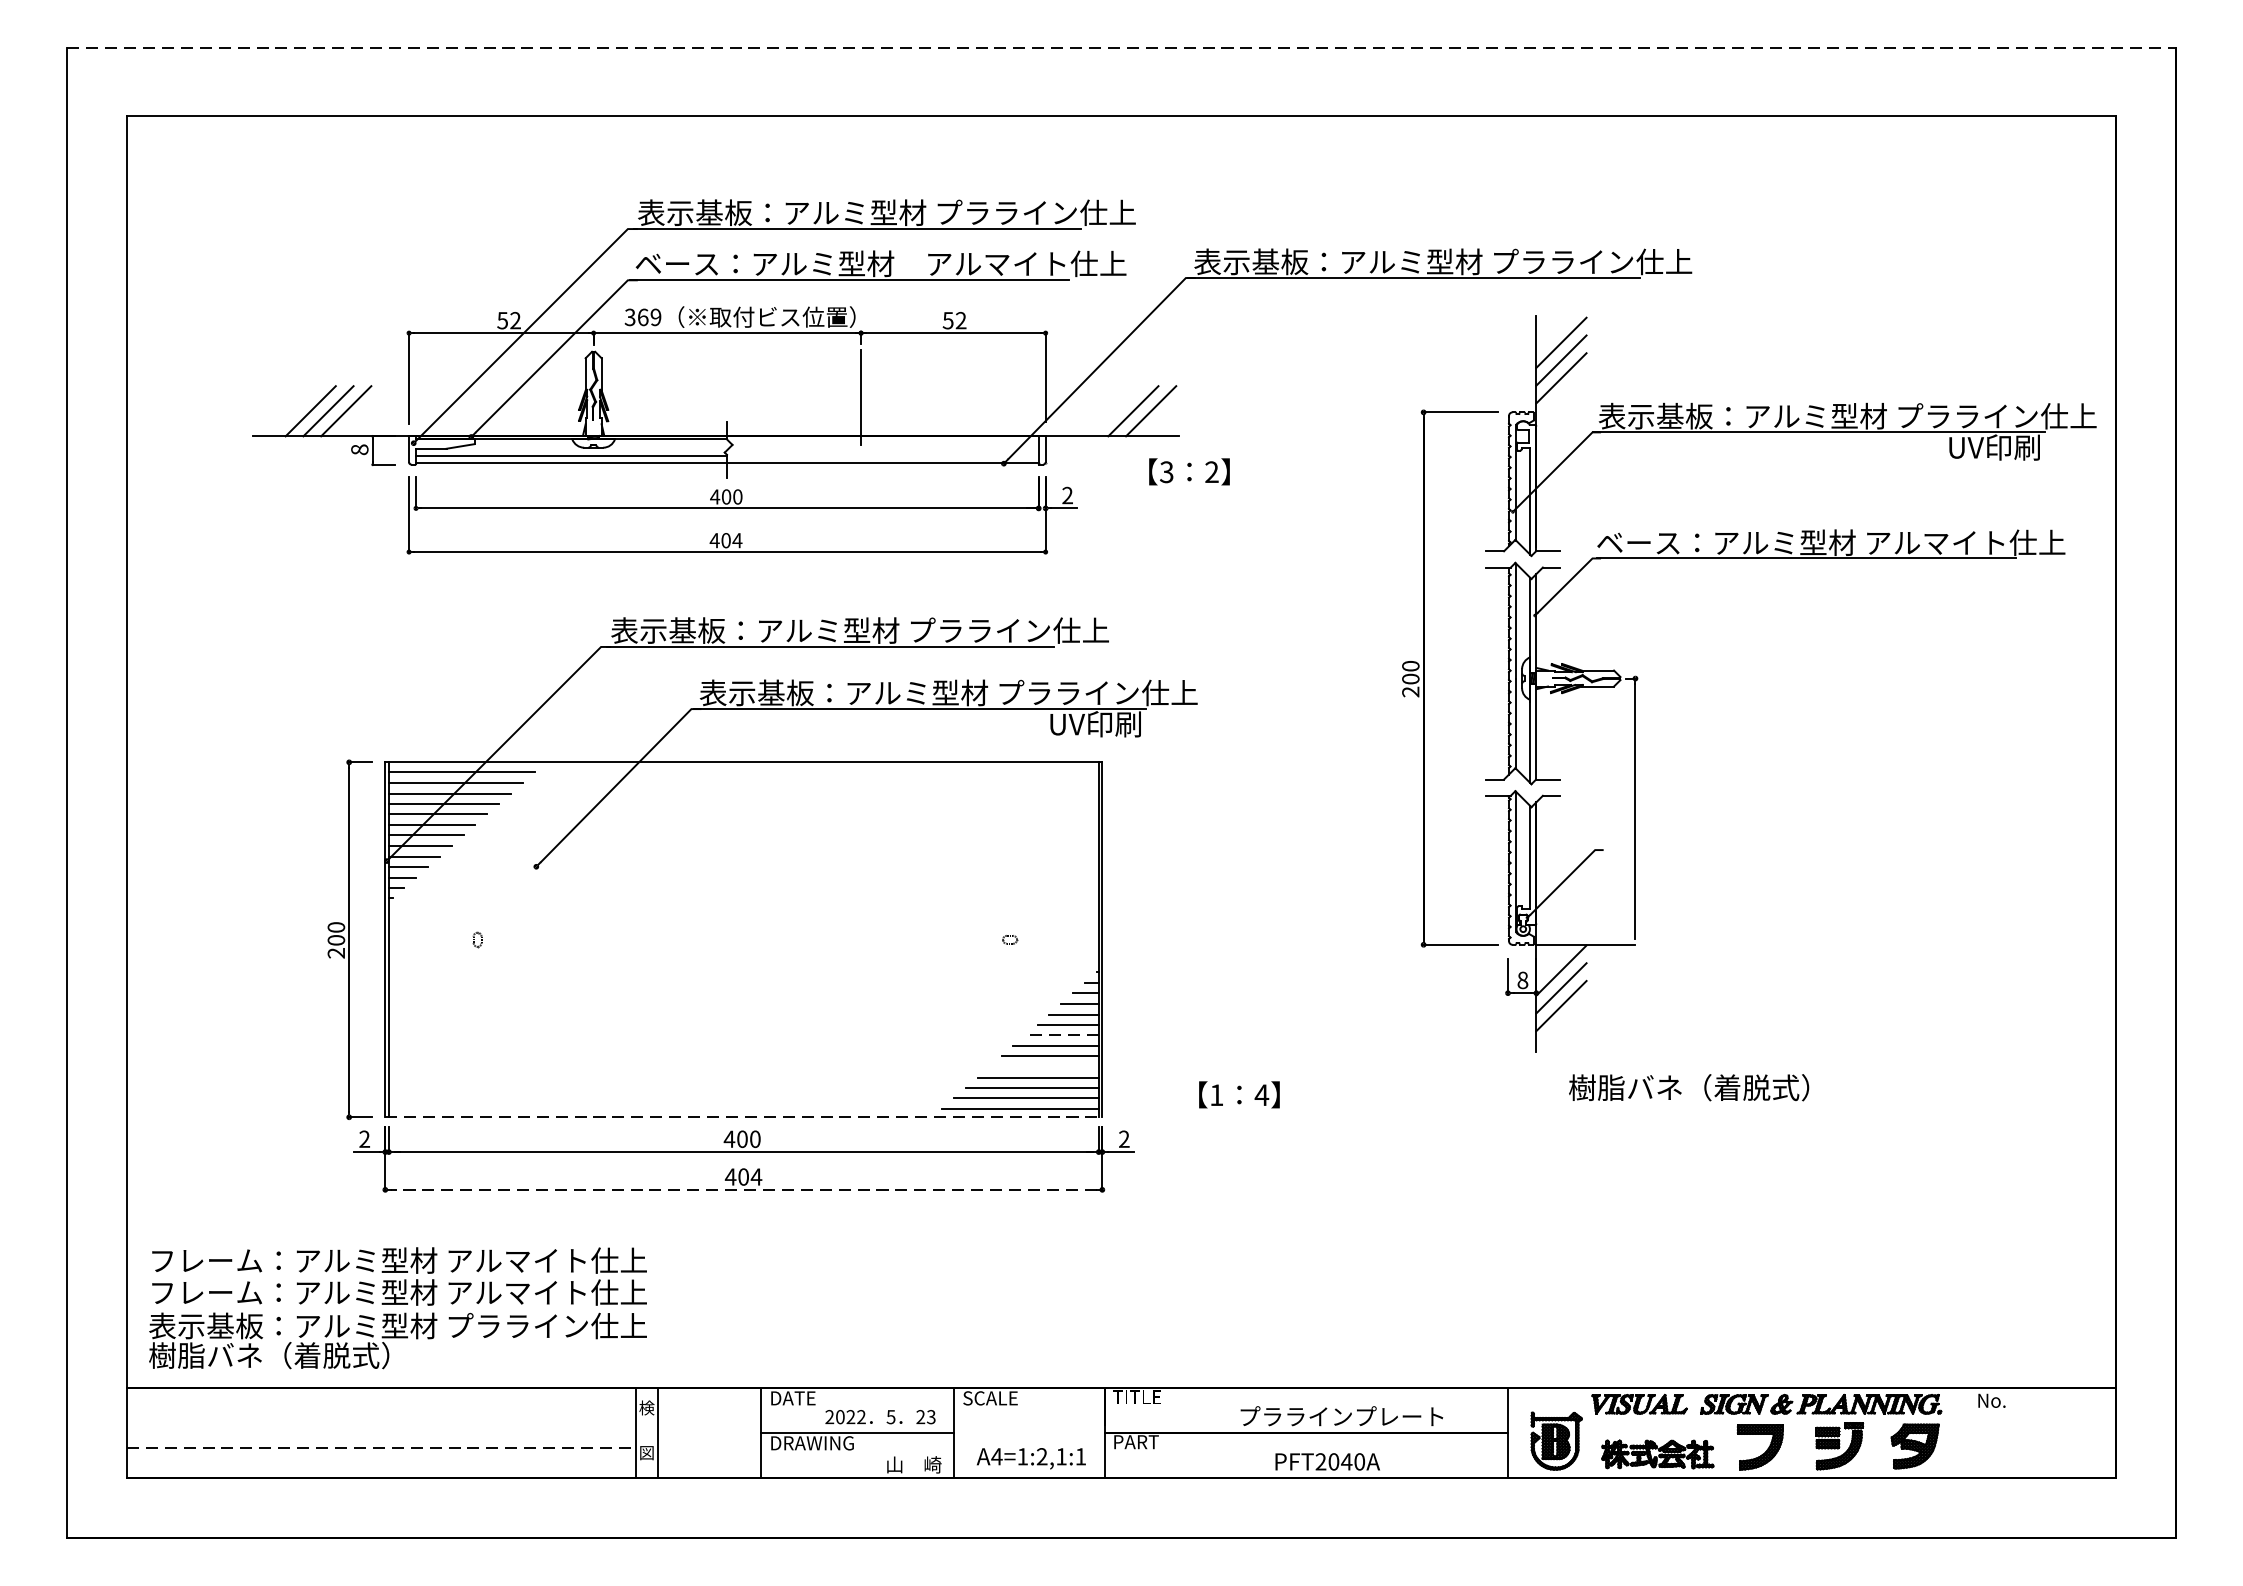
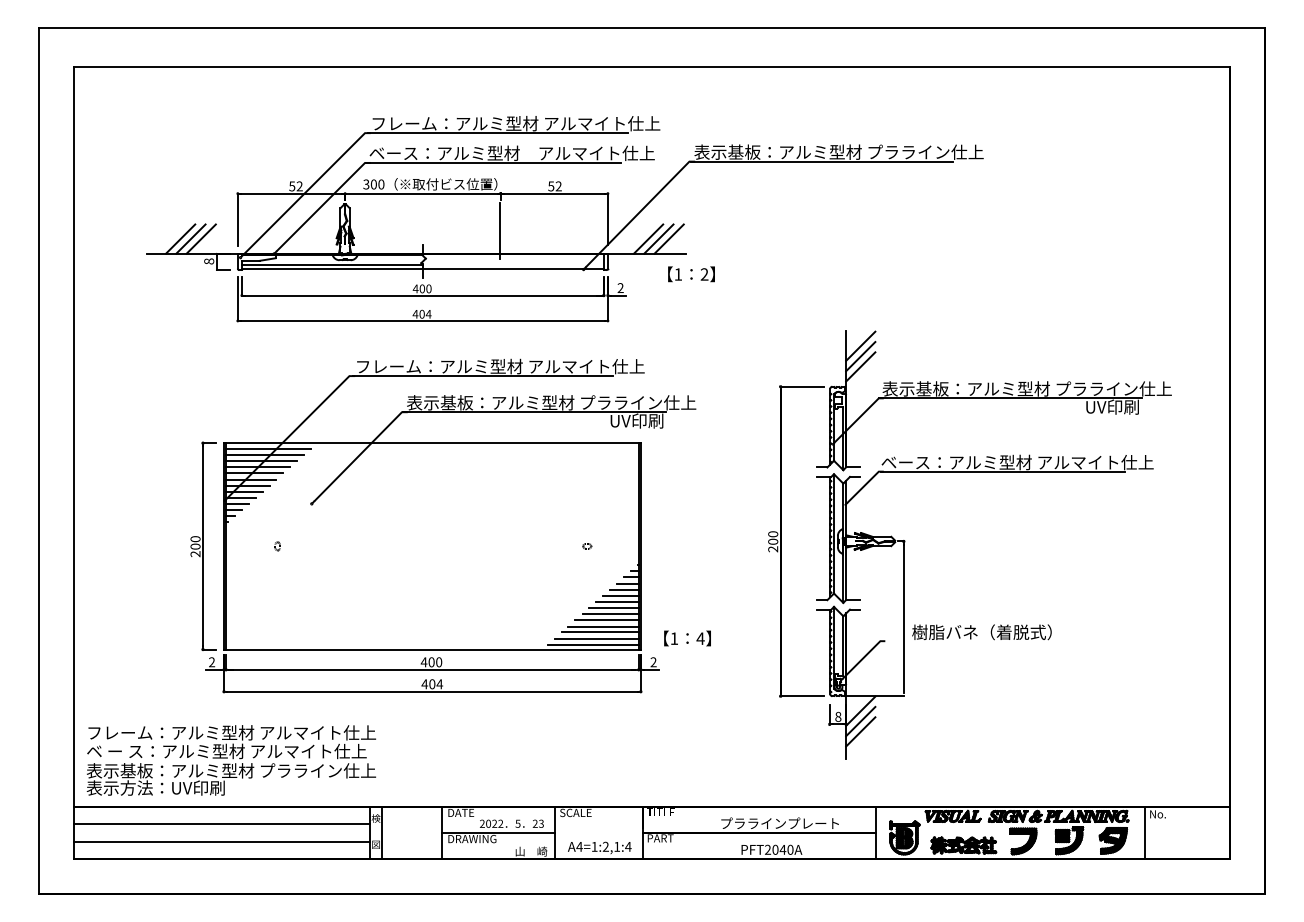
line: (1122, 47) -> (652, 27), dashed -> solid
text: (857, 212) -> (498, 123), 表示基板：アルミ型材 プラライン仕上 -> フレーム：アルミ型材 アルマイト仕上
text: (649, 317) -> (377, 184), 369 -> 300
line: (1115, 410) -> (648, 238), added
text: (1167, 472) -> (678, 274), 3 -> 1
text: (829, 630) -> (482, 366), 表示基板：アルミ型材 プラライン仕上 -> フレーム：アルミ型材 アルマイト仕上
part: (1638, 680) -> (905, 542), moved
line: (1060, 1034) -> (616, 601), dashed -> solid
line: (1043, 1067) -> (606, 620), added
text: (1239, 1094) -> (687, 638), moved
line: (743, 1117) -> (432, 649), dashed -> solid
line: (742, 1189) -> (431, 691), dashed -> solid
text: (398, 1292) -> (231, 751), フレーム：アルミ型材 アルマイト仕上 -> ベ ー ス：アルミ型材 アルマイト仕上
text: (269, 1354) -> (156, 787), 樹脂バネ（着脱式） -> 表示方法：UV印刷
line: (380, 1418) -> (221, 824), added
line: (1968, 1432) -> (1144, 832), added
line: (382, 1447) -> (222, 841), dashed -> solid
text: (1081, 1456) -> (628, 846), A4=1:2,1:1 -> A4=1:2,1:4

